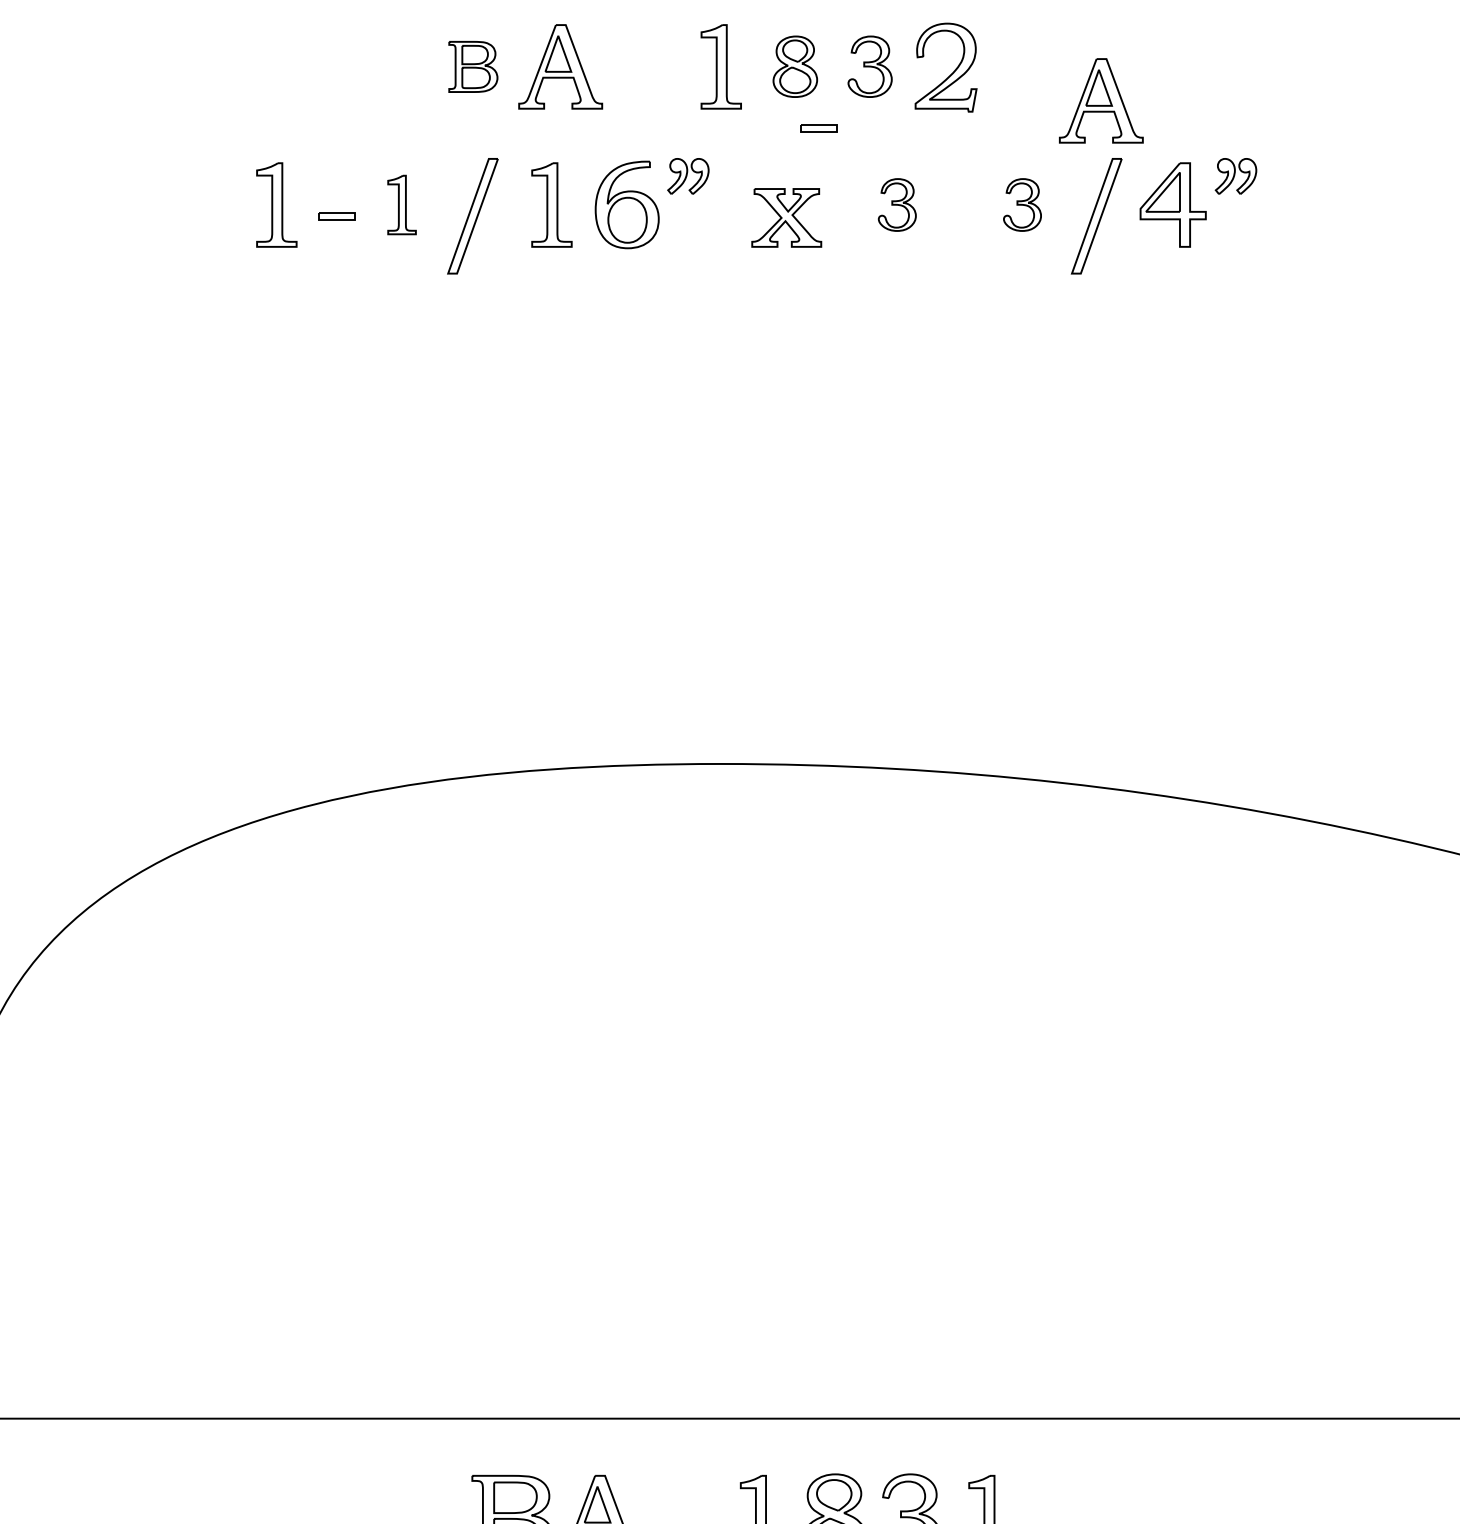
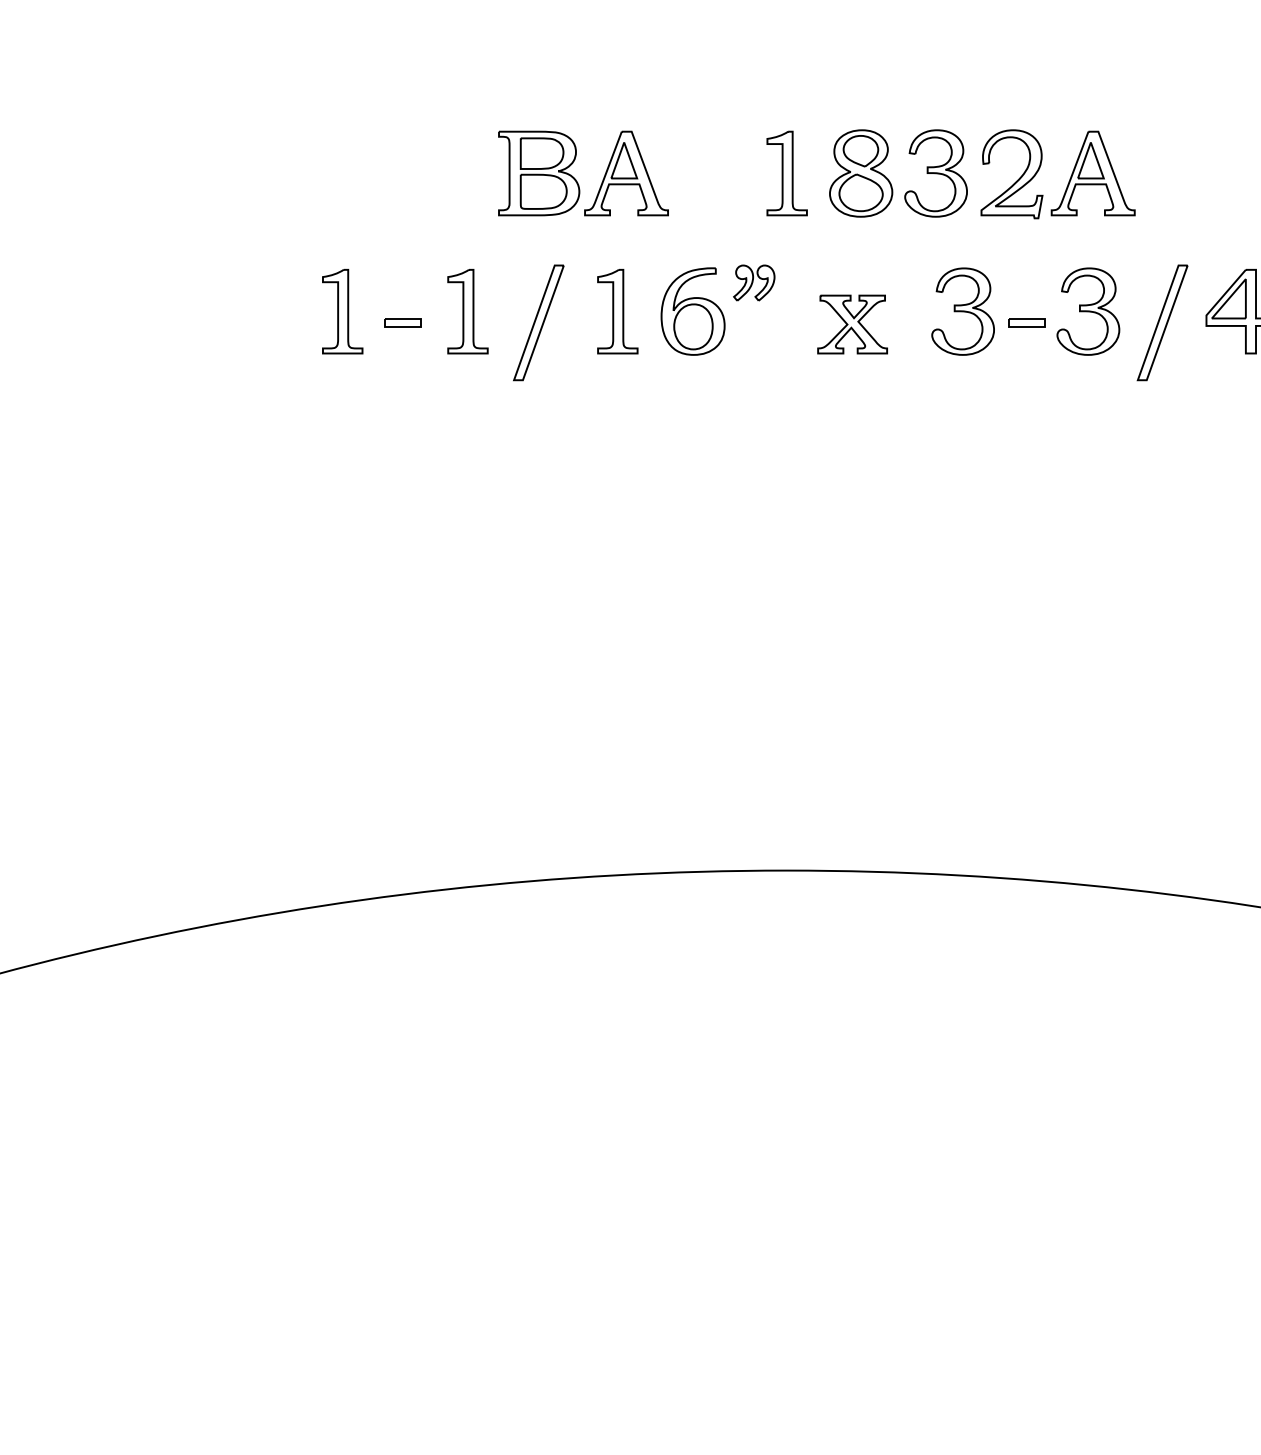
part: (473, 66) -> (539, 173), size x1.67
part: (795, 66) -> (861, 173), size x1.43
part: (869, 66) -> (935, 173), size x1.43
part: (1101, 100) -> (1093, 173), moved
part: (818, 128) -> (1026, 323), moved
part: (401, 204) -> (467, 311), size x1.43
part: (897, 204) -> (963, 311), size x1.67
part: (1022, 204) -> (1088, 311), size x1.67

